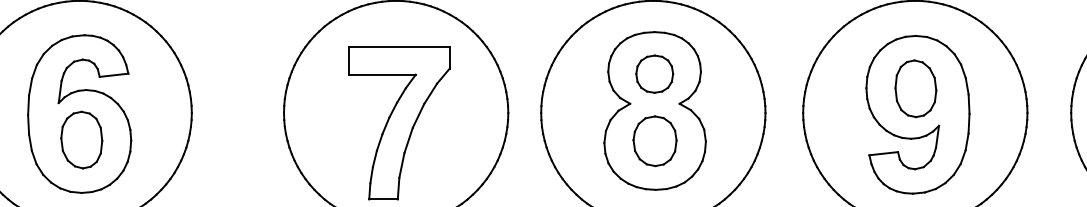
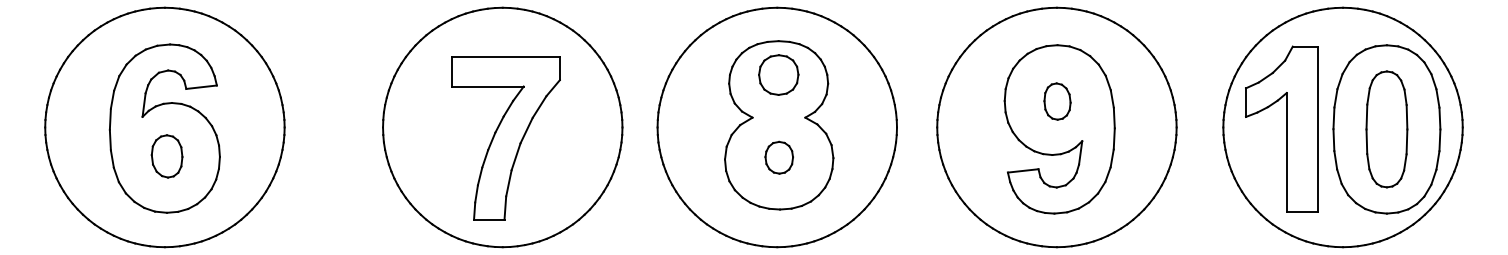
part: (654, 73) -> (778, 74), moved
part: (915, 88) -> (1057, 101), size x0.6
part: (81, 140) -> (166, 156), size x0.7
part: (655, 141) -> (779, 157), size x0.6

